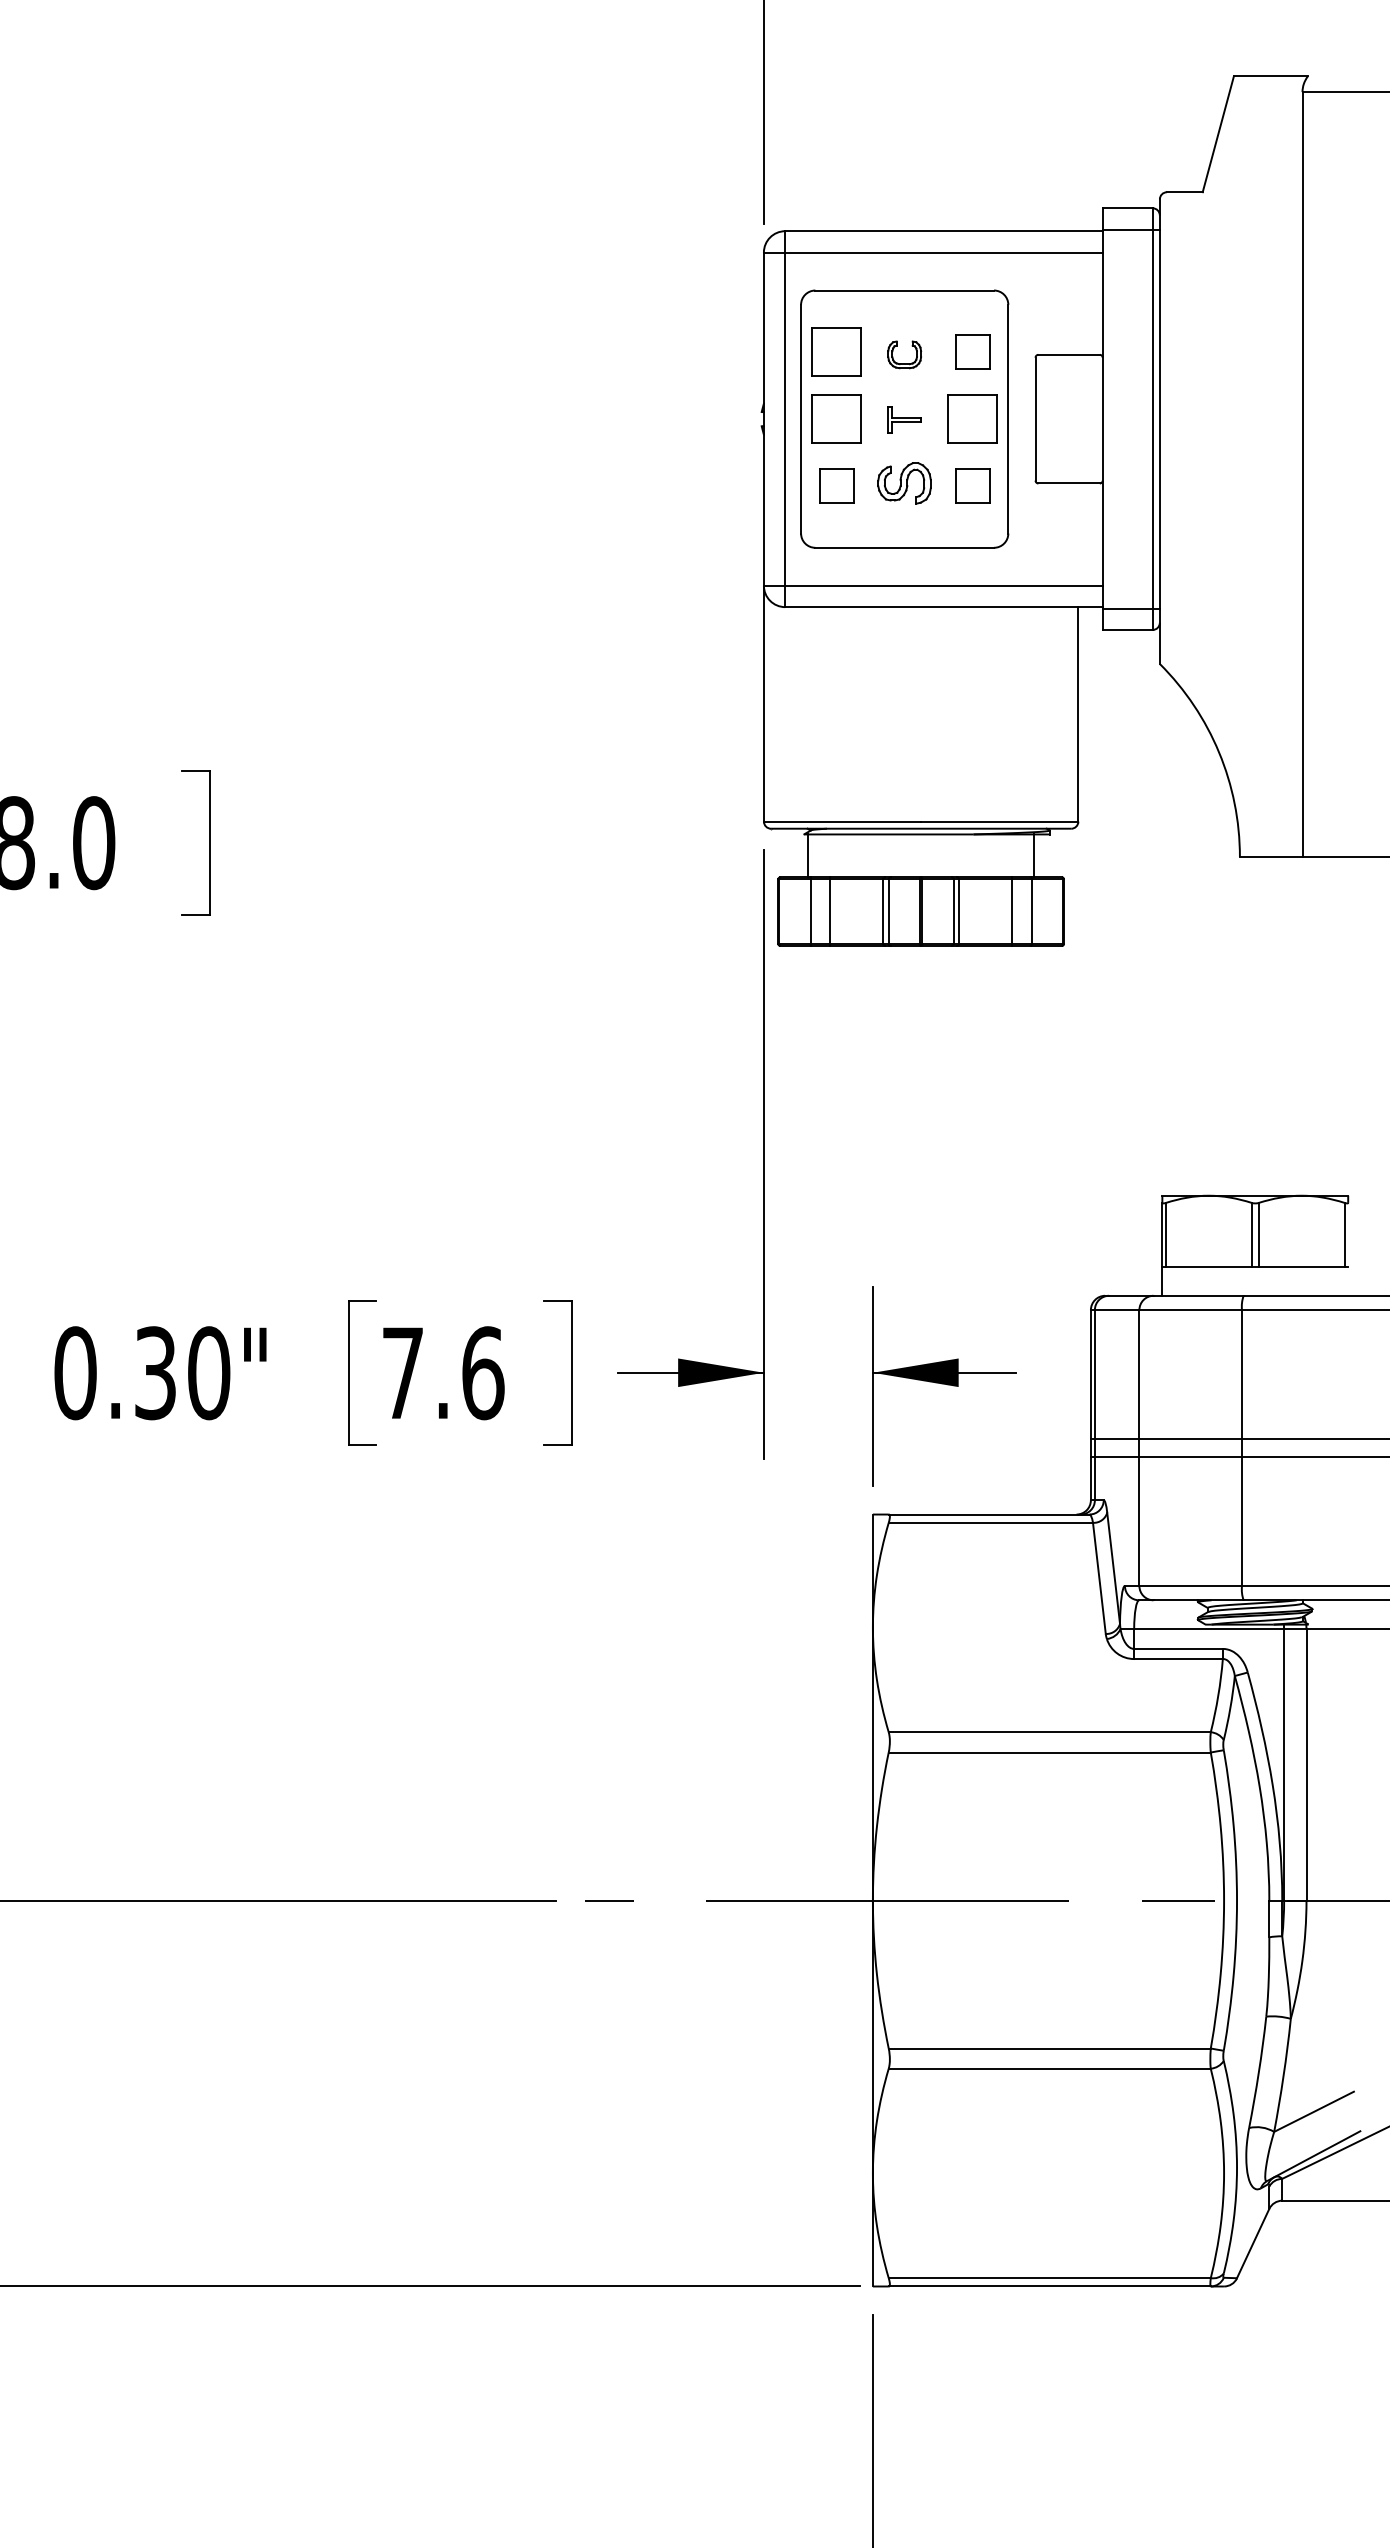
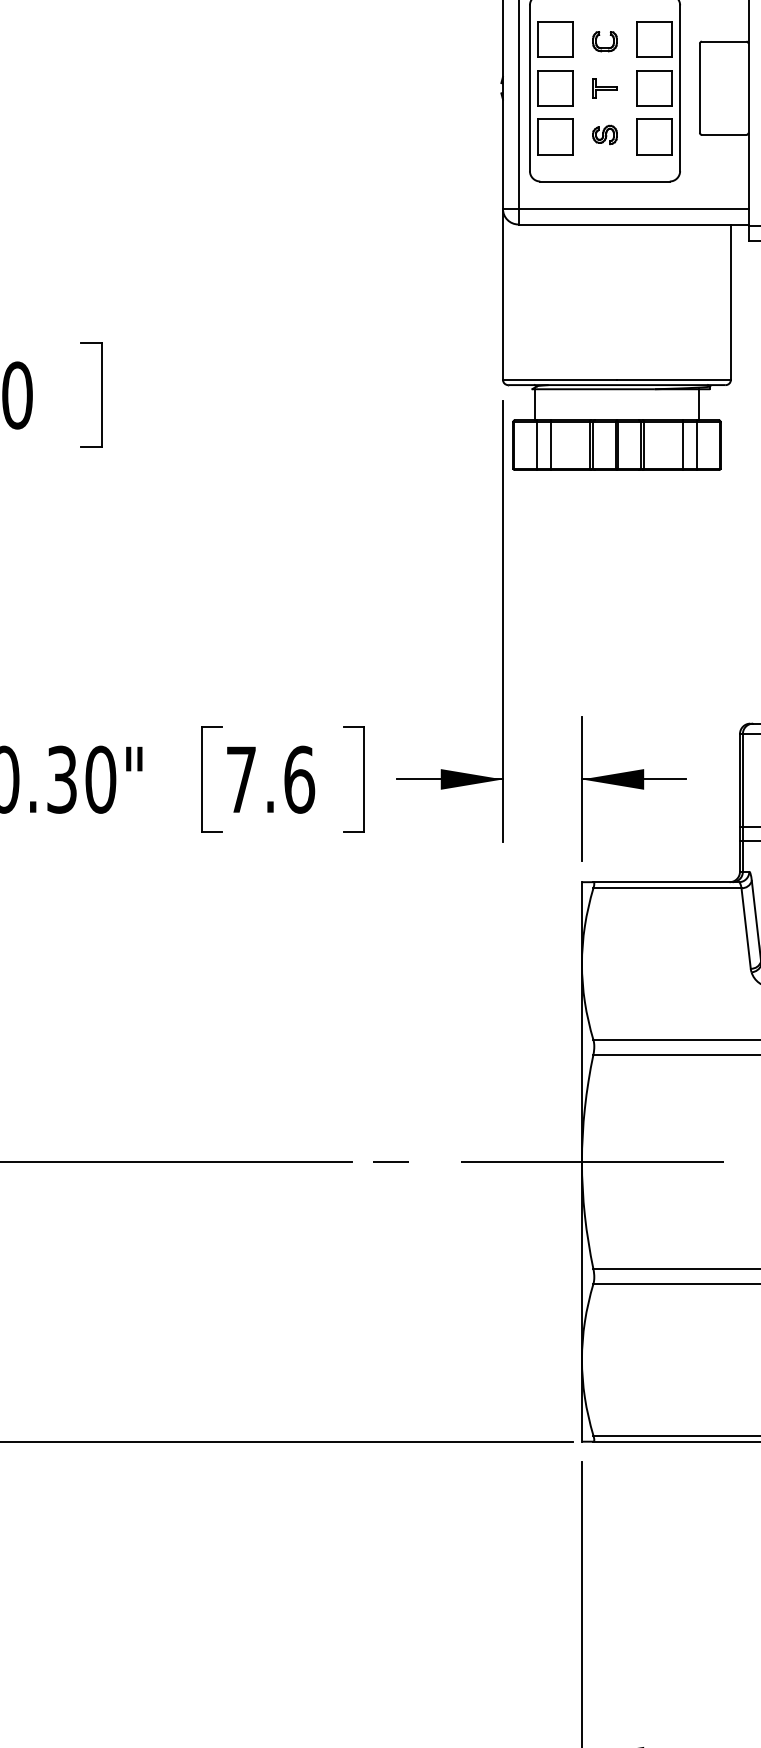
part: (972, 351) -> (654, 39), size x1.43
part: (904, 483) -> (604, 134), size x0.62
part: (836, 486) -> (555, 137), size x1.43
part: (972, 486) -> (654, 137), size x1.43

